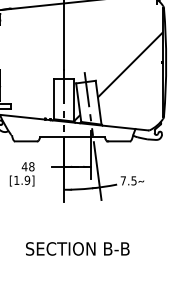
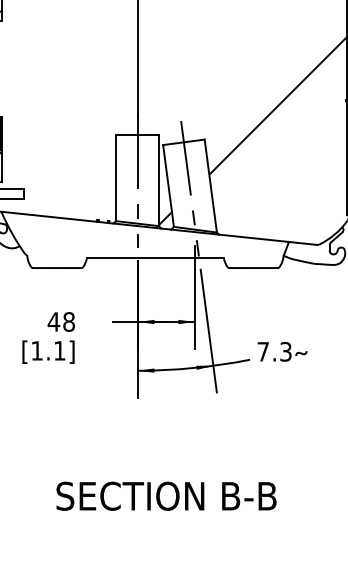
text: (27, 179) -> (59, 348), [1.9] -> [1.1]
text: (133, 180) -> (284, 351), 7.5 -> 7.3

